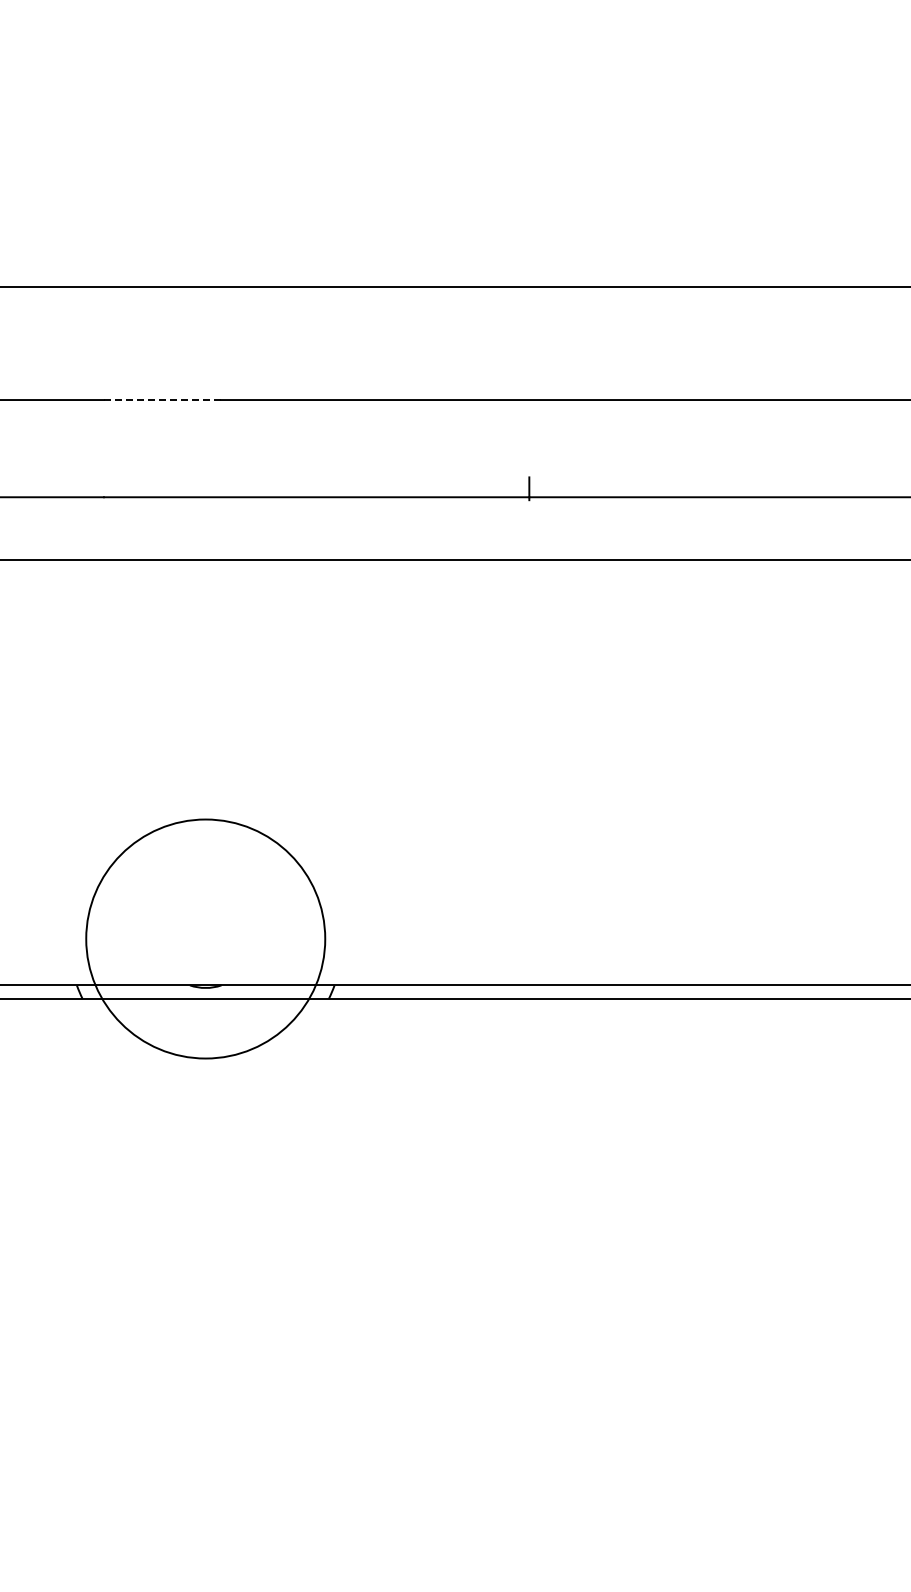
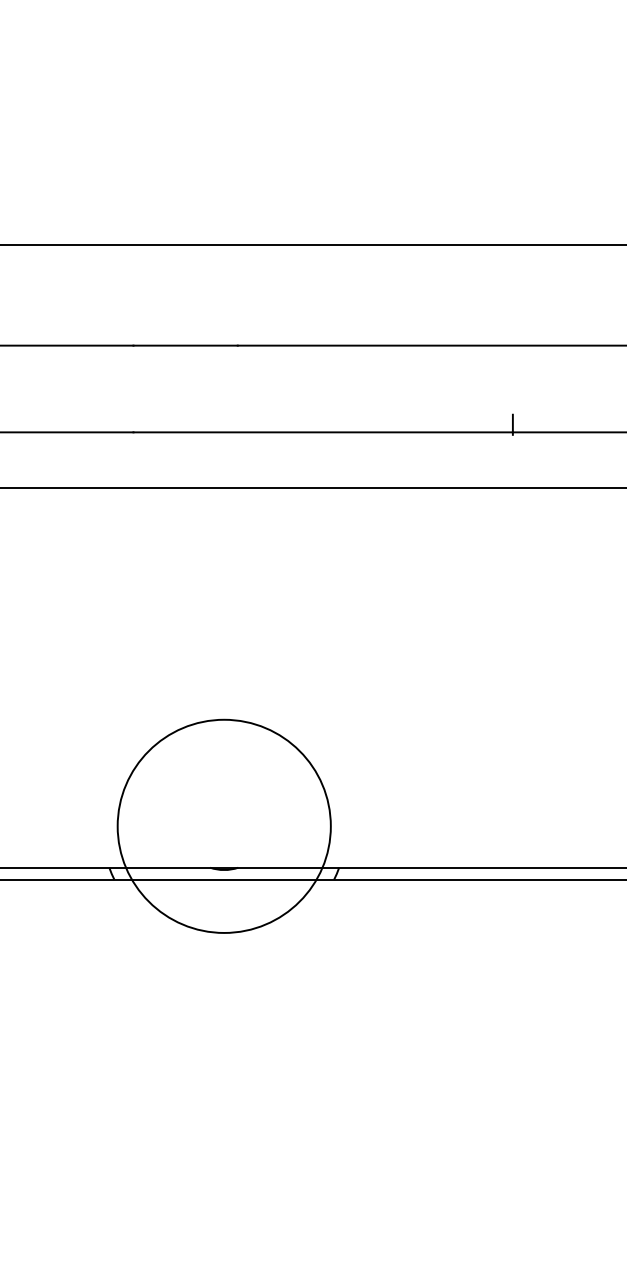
line: (161, 400) -> (184, 346), dashed -> solid

